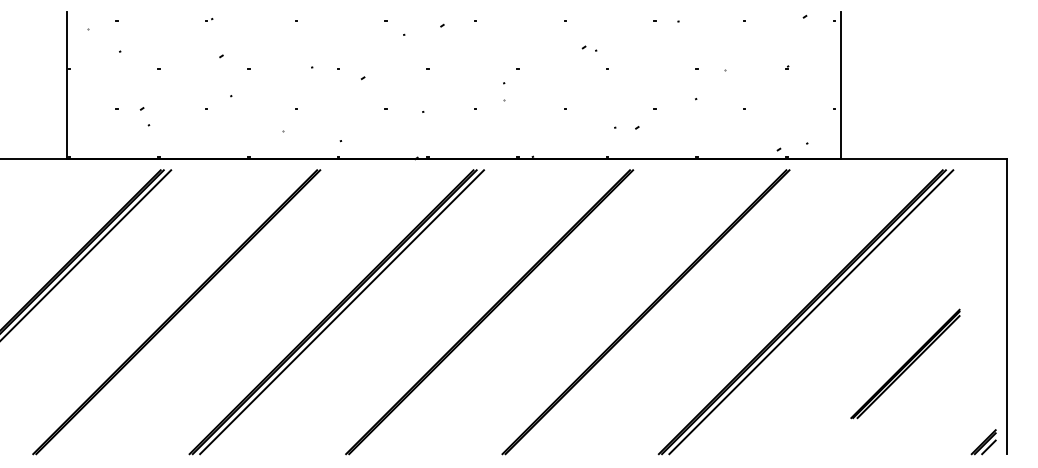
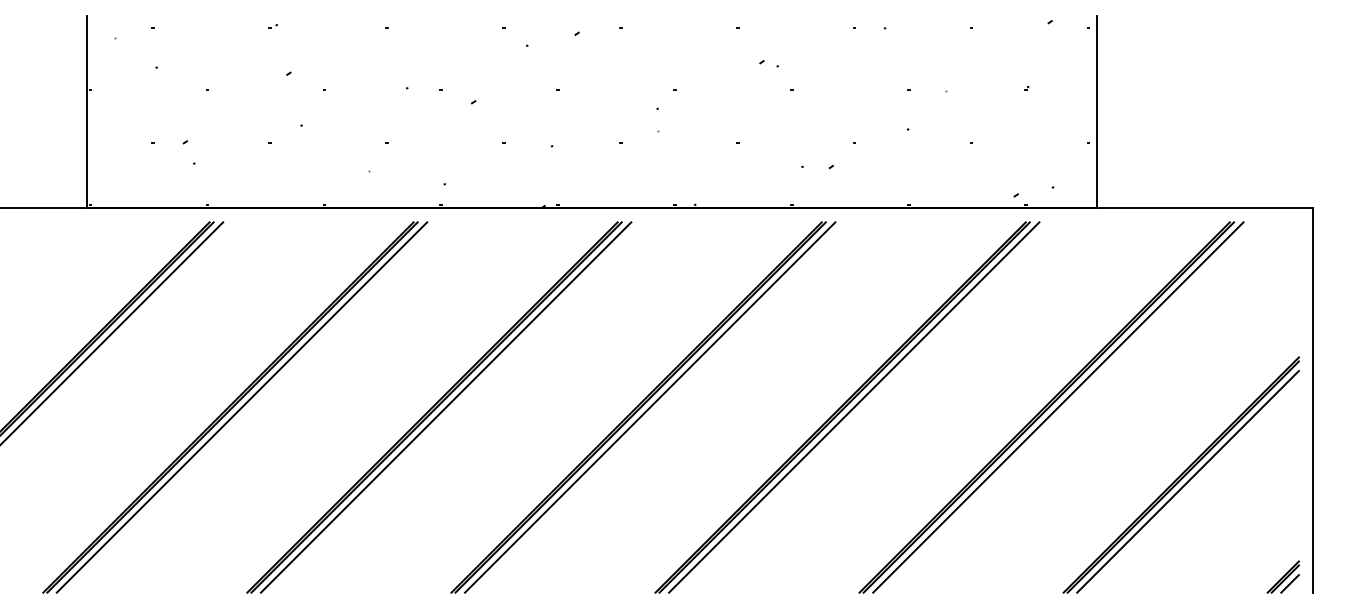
line: (185, 312) -> (241, 407), added
line: (498, 312) -> (650, 407), added
line: (655, 312) -> (854, 407), added
part: (904, 363) -> (1180, 474), size x1.67

